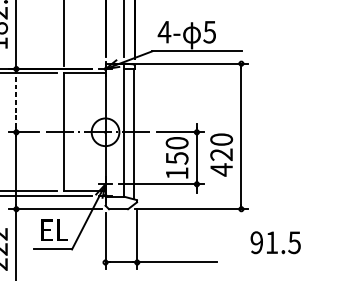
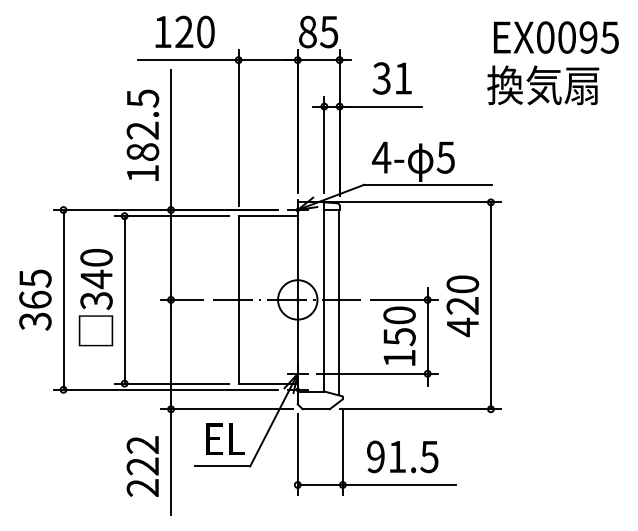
line: (16, 100) -> (171, 254), dashed -> solid
text: (221, 155) -> (462, 306), moved
text: (275, 242) -> (402, 456), moved

